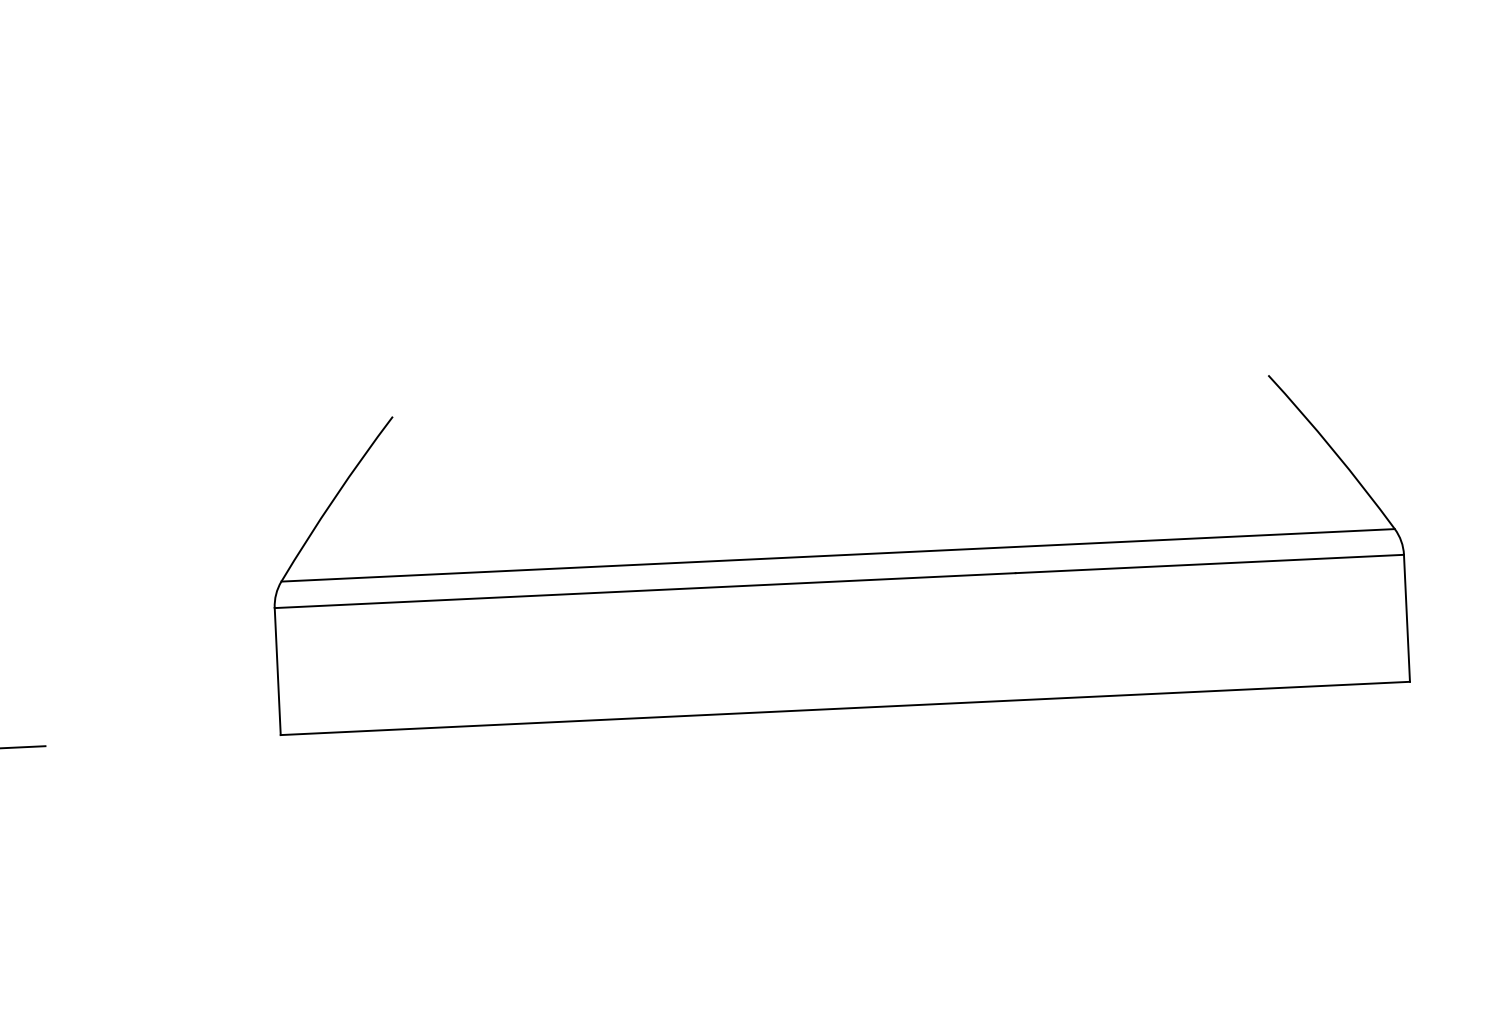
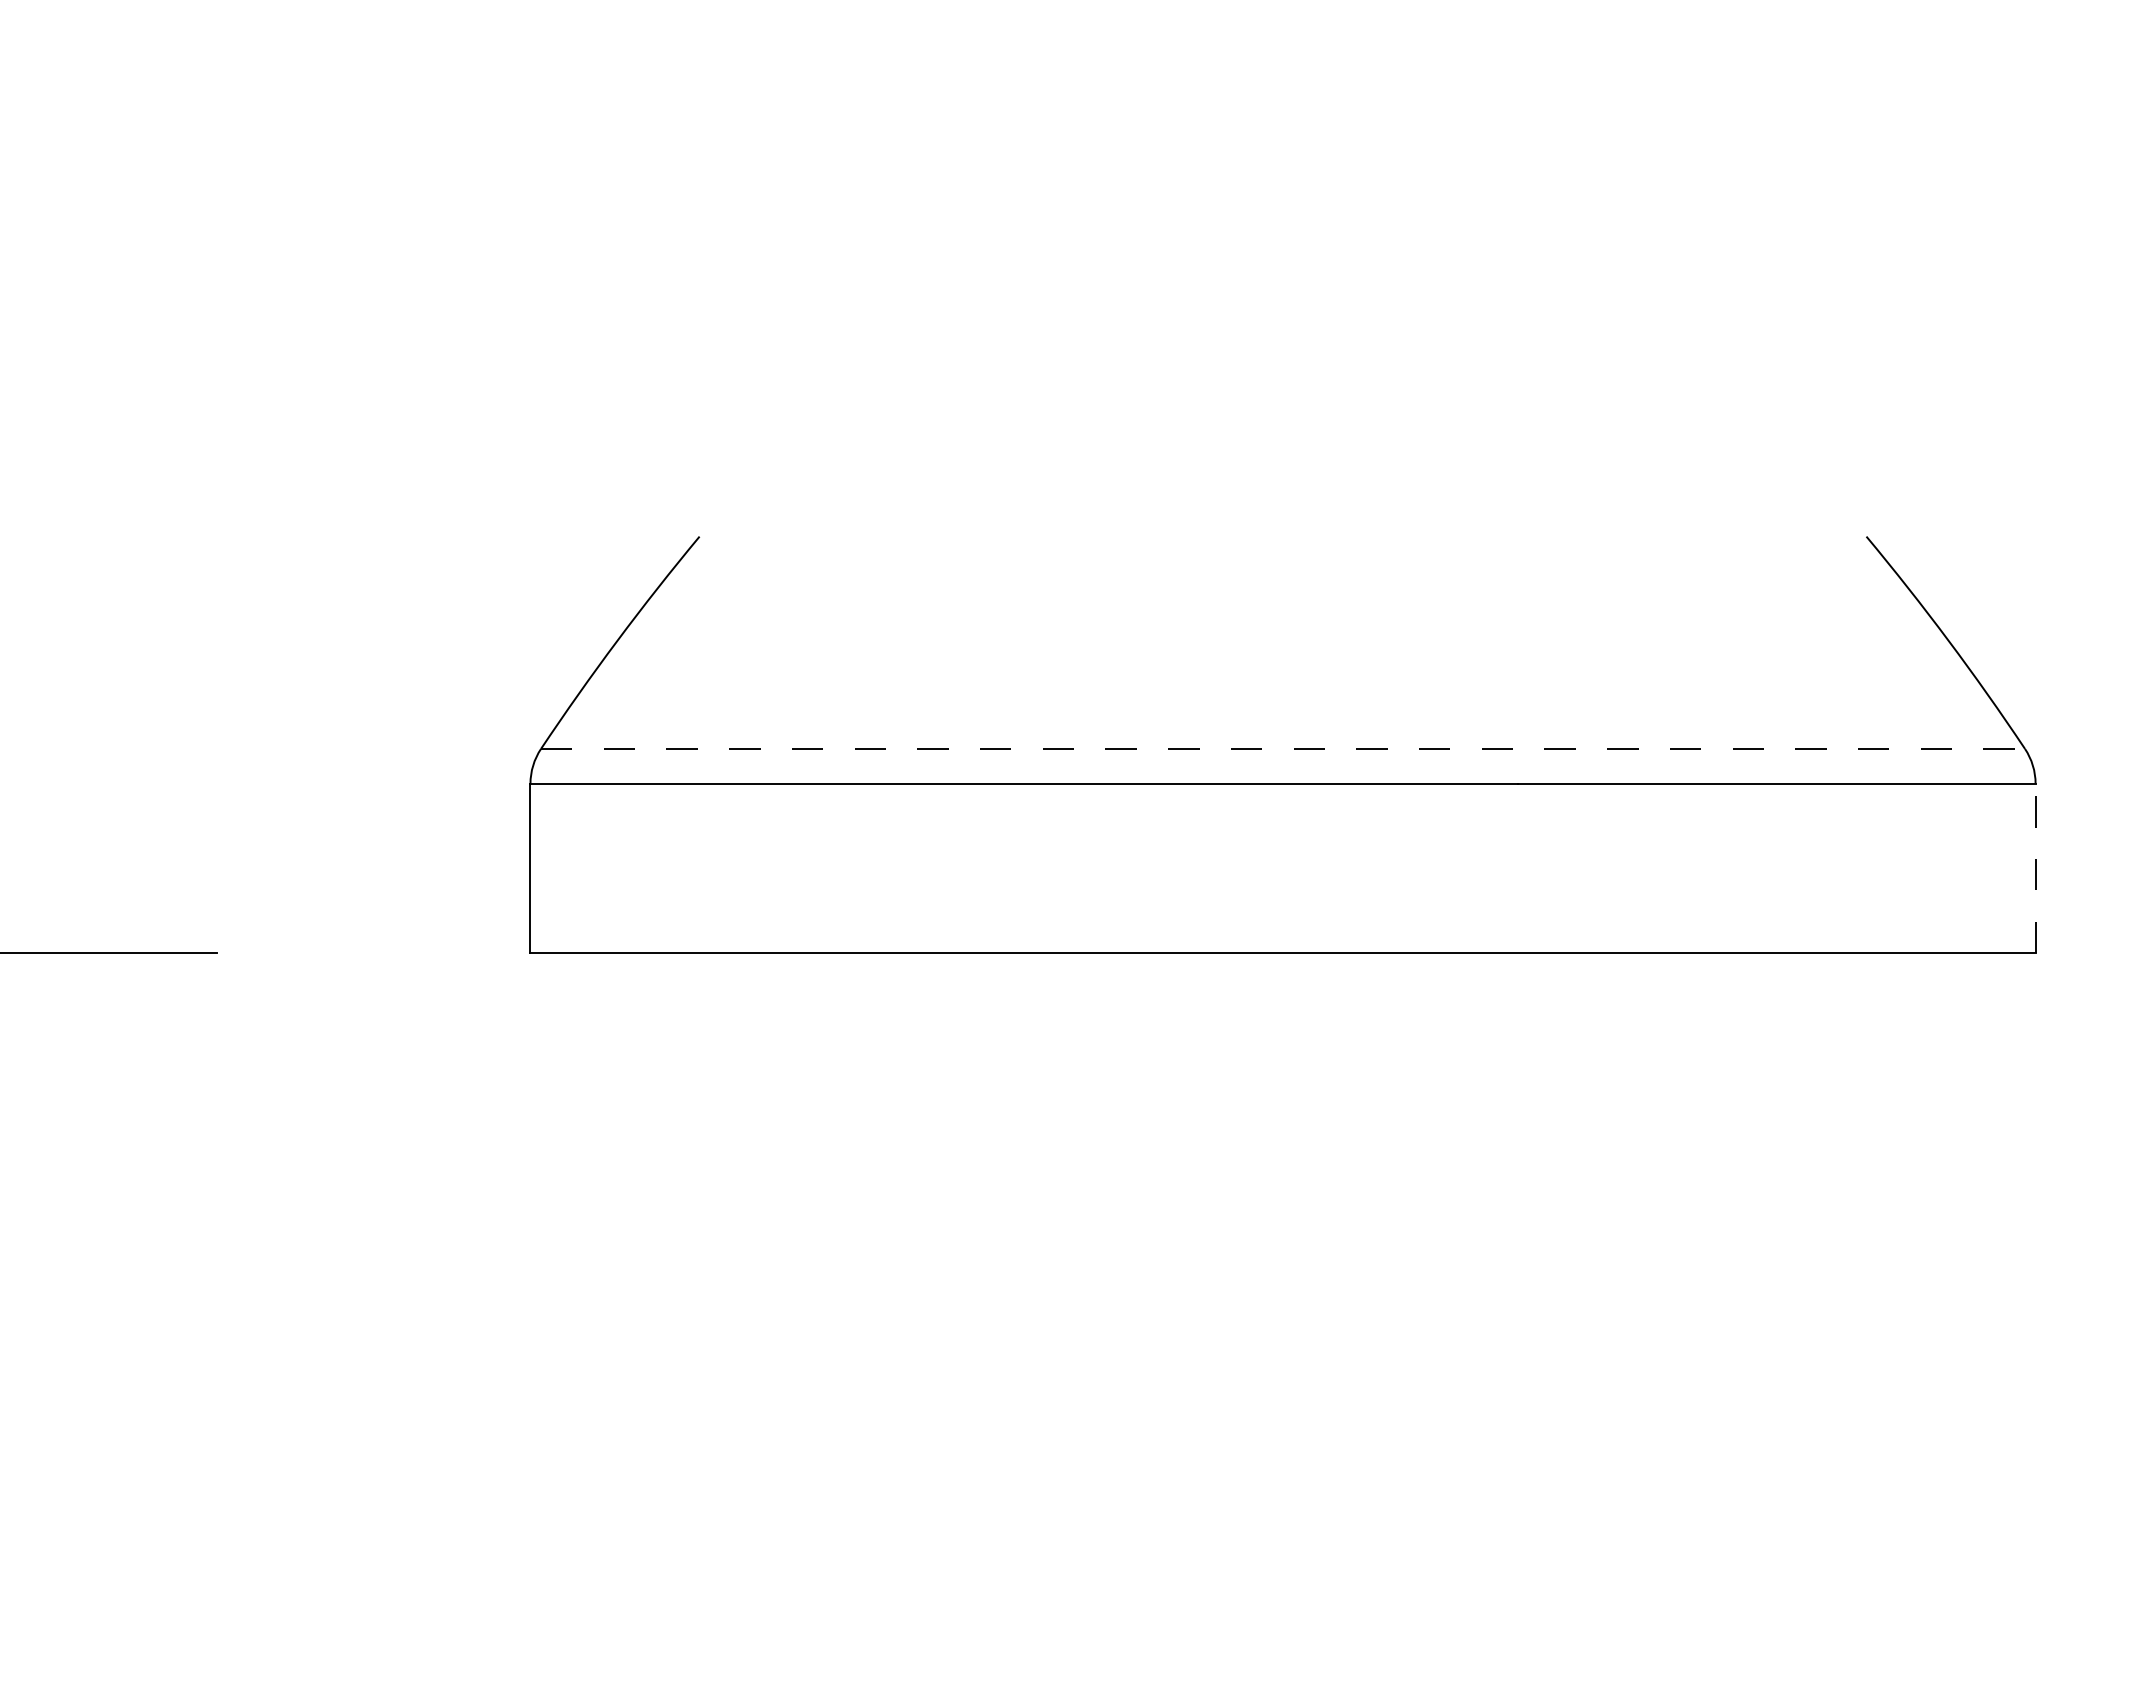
line: (838, 554) -> (1283, 748), solid -> dashed
line: (1406, 618) -> (2035, 868), solid -> dashed

